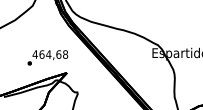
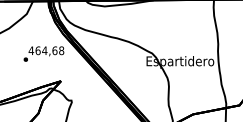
text: (47, 57) -> (43, 53), moved

